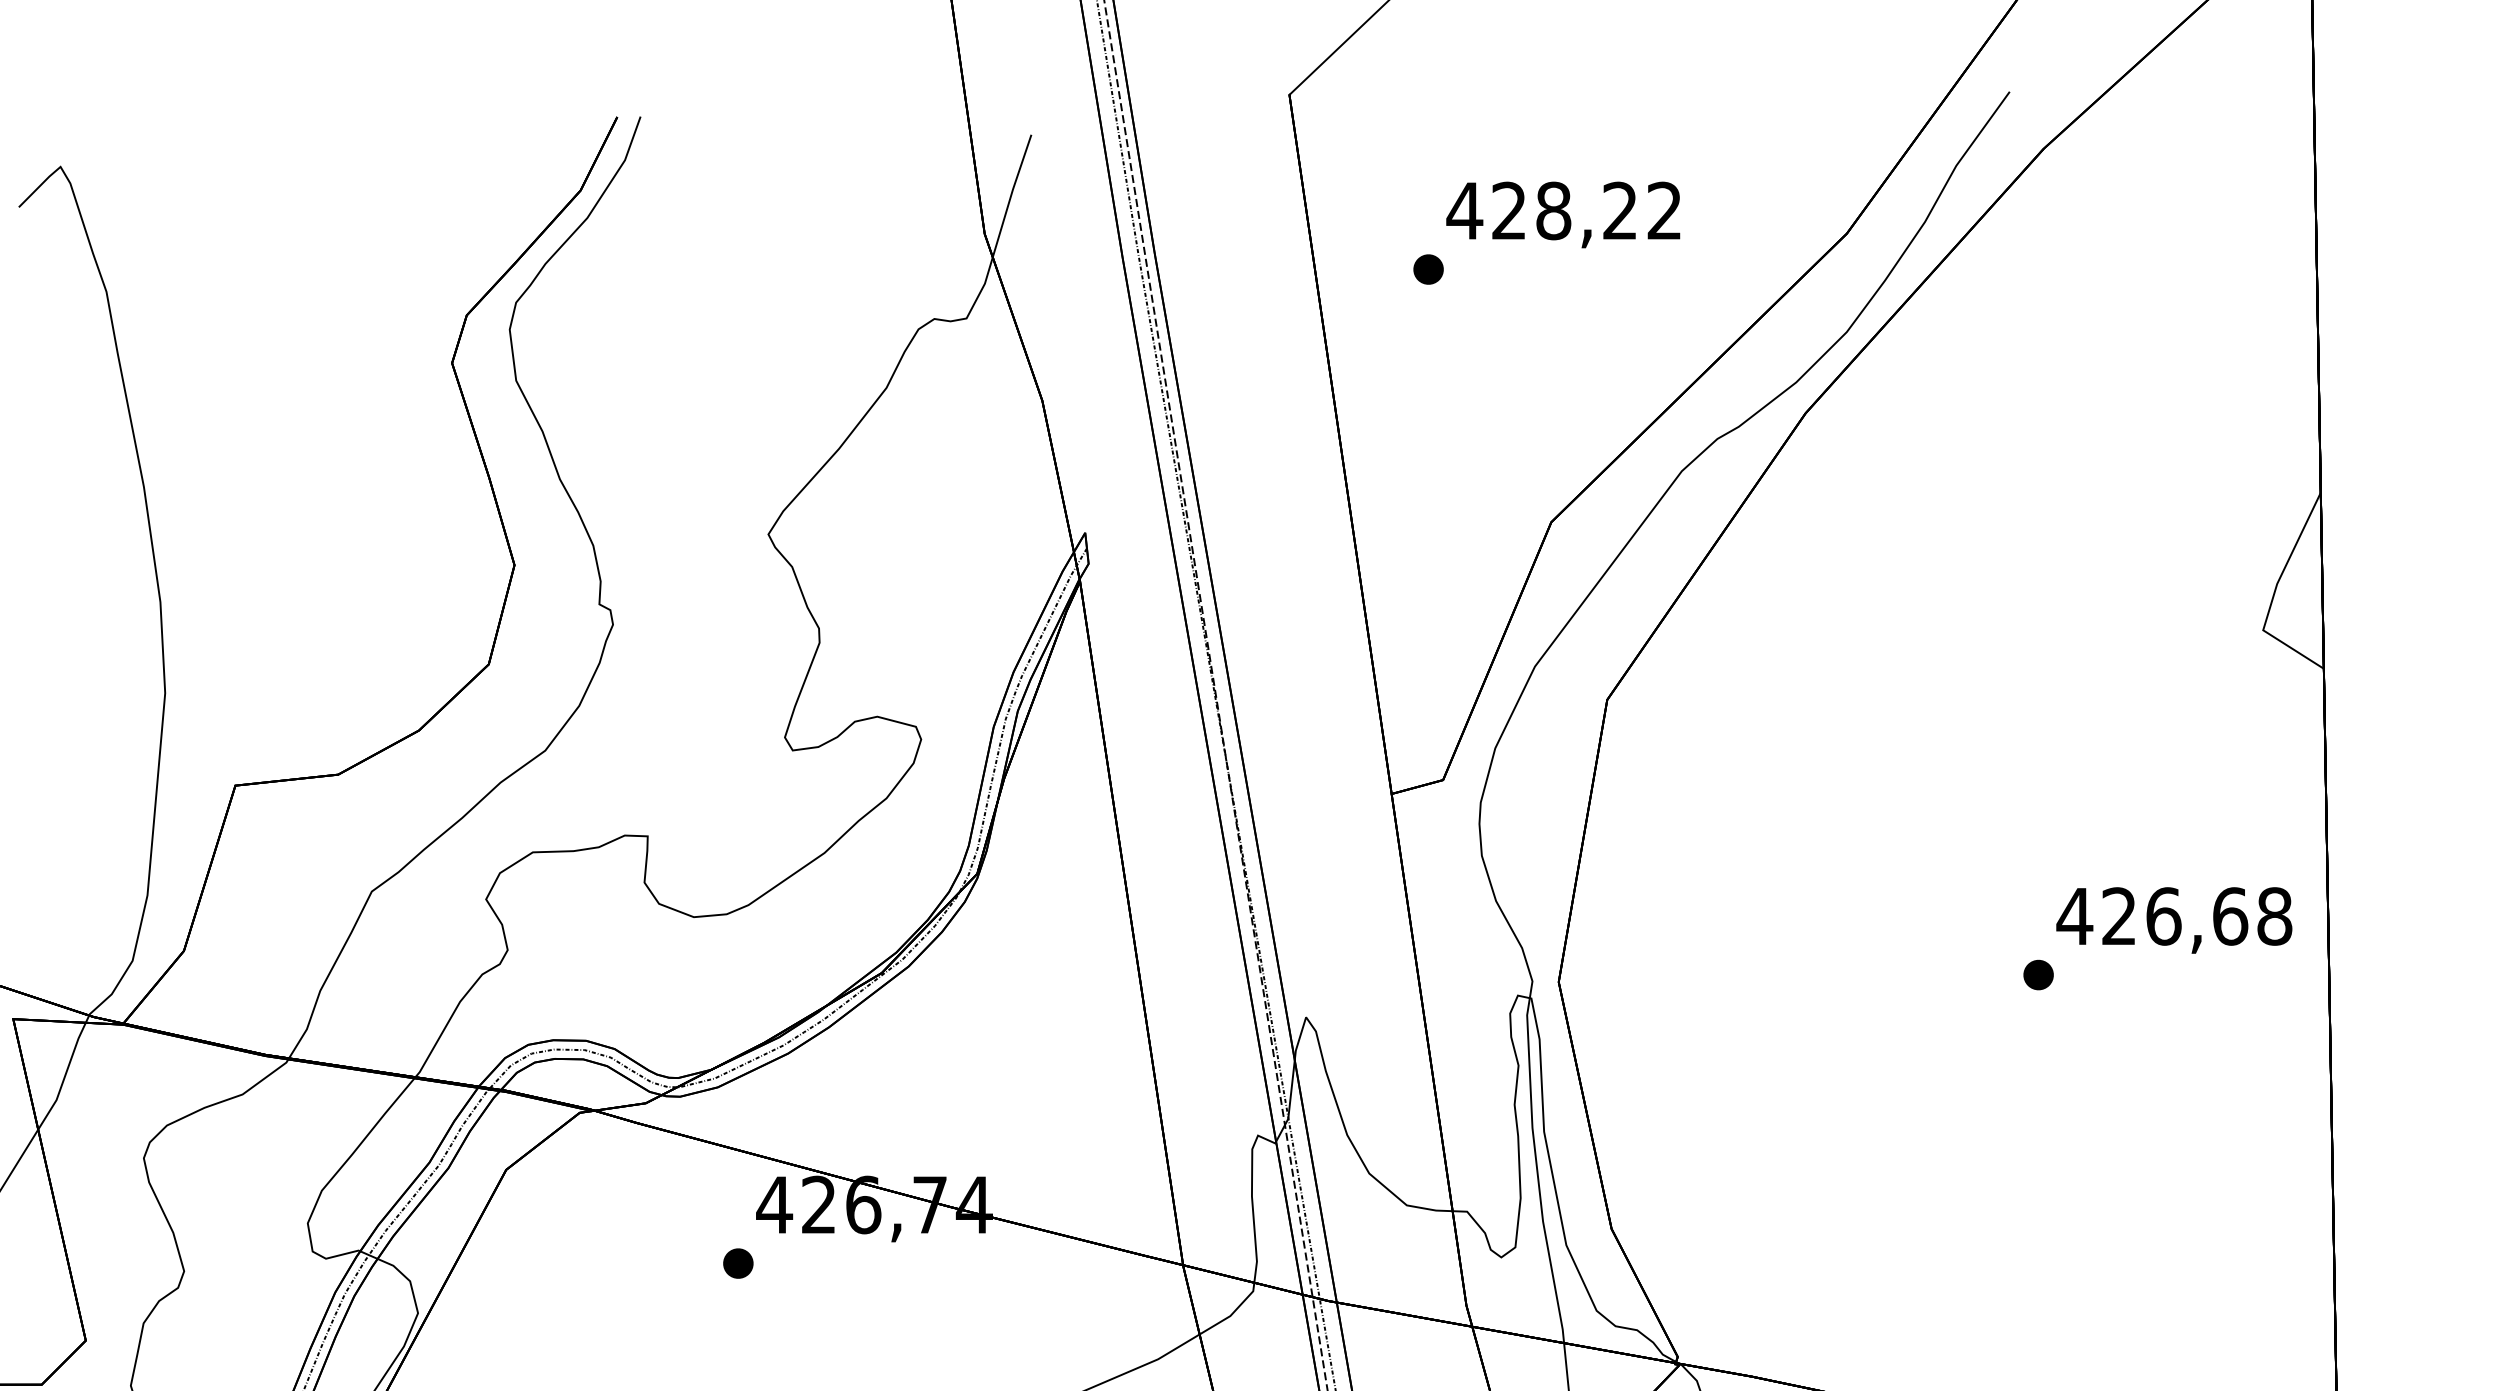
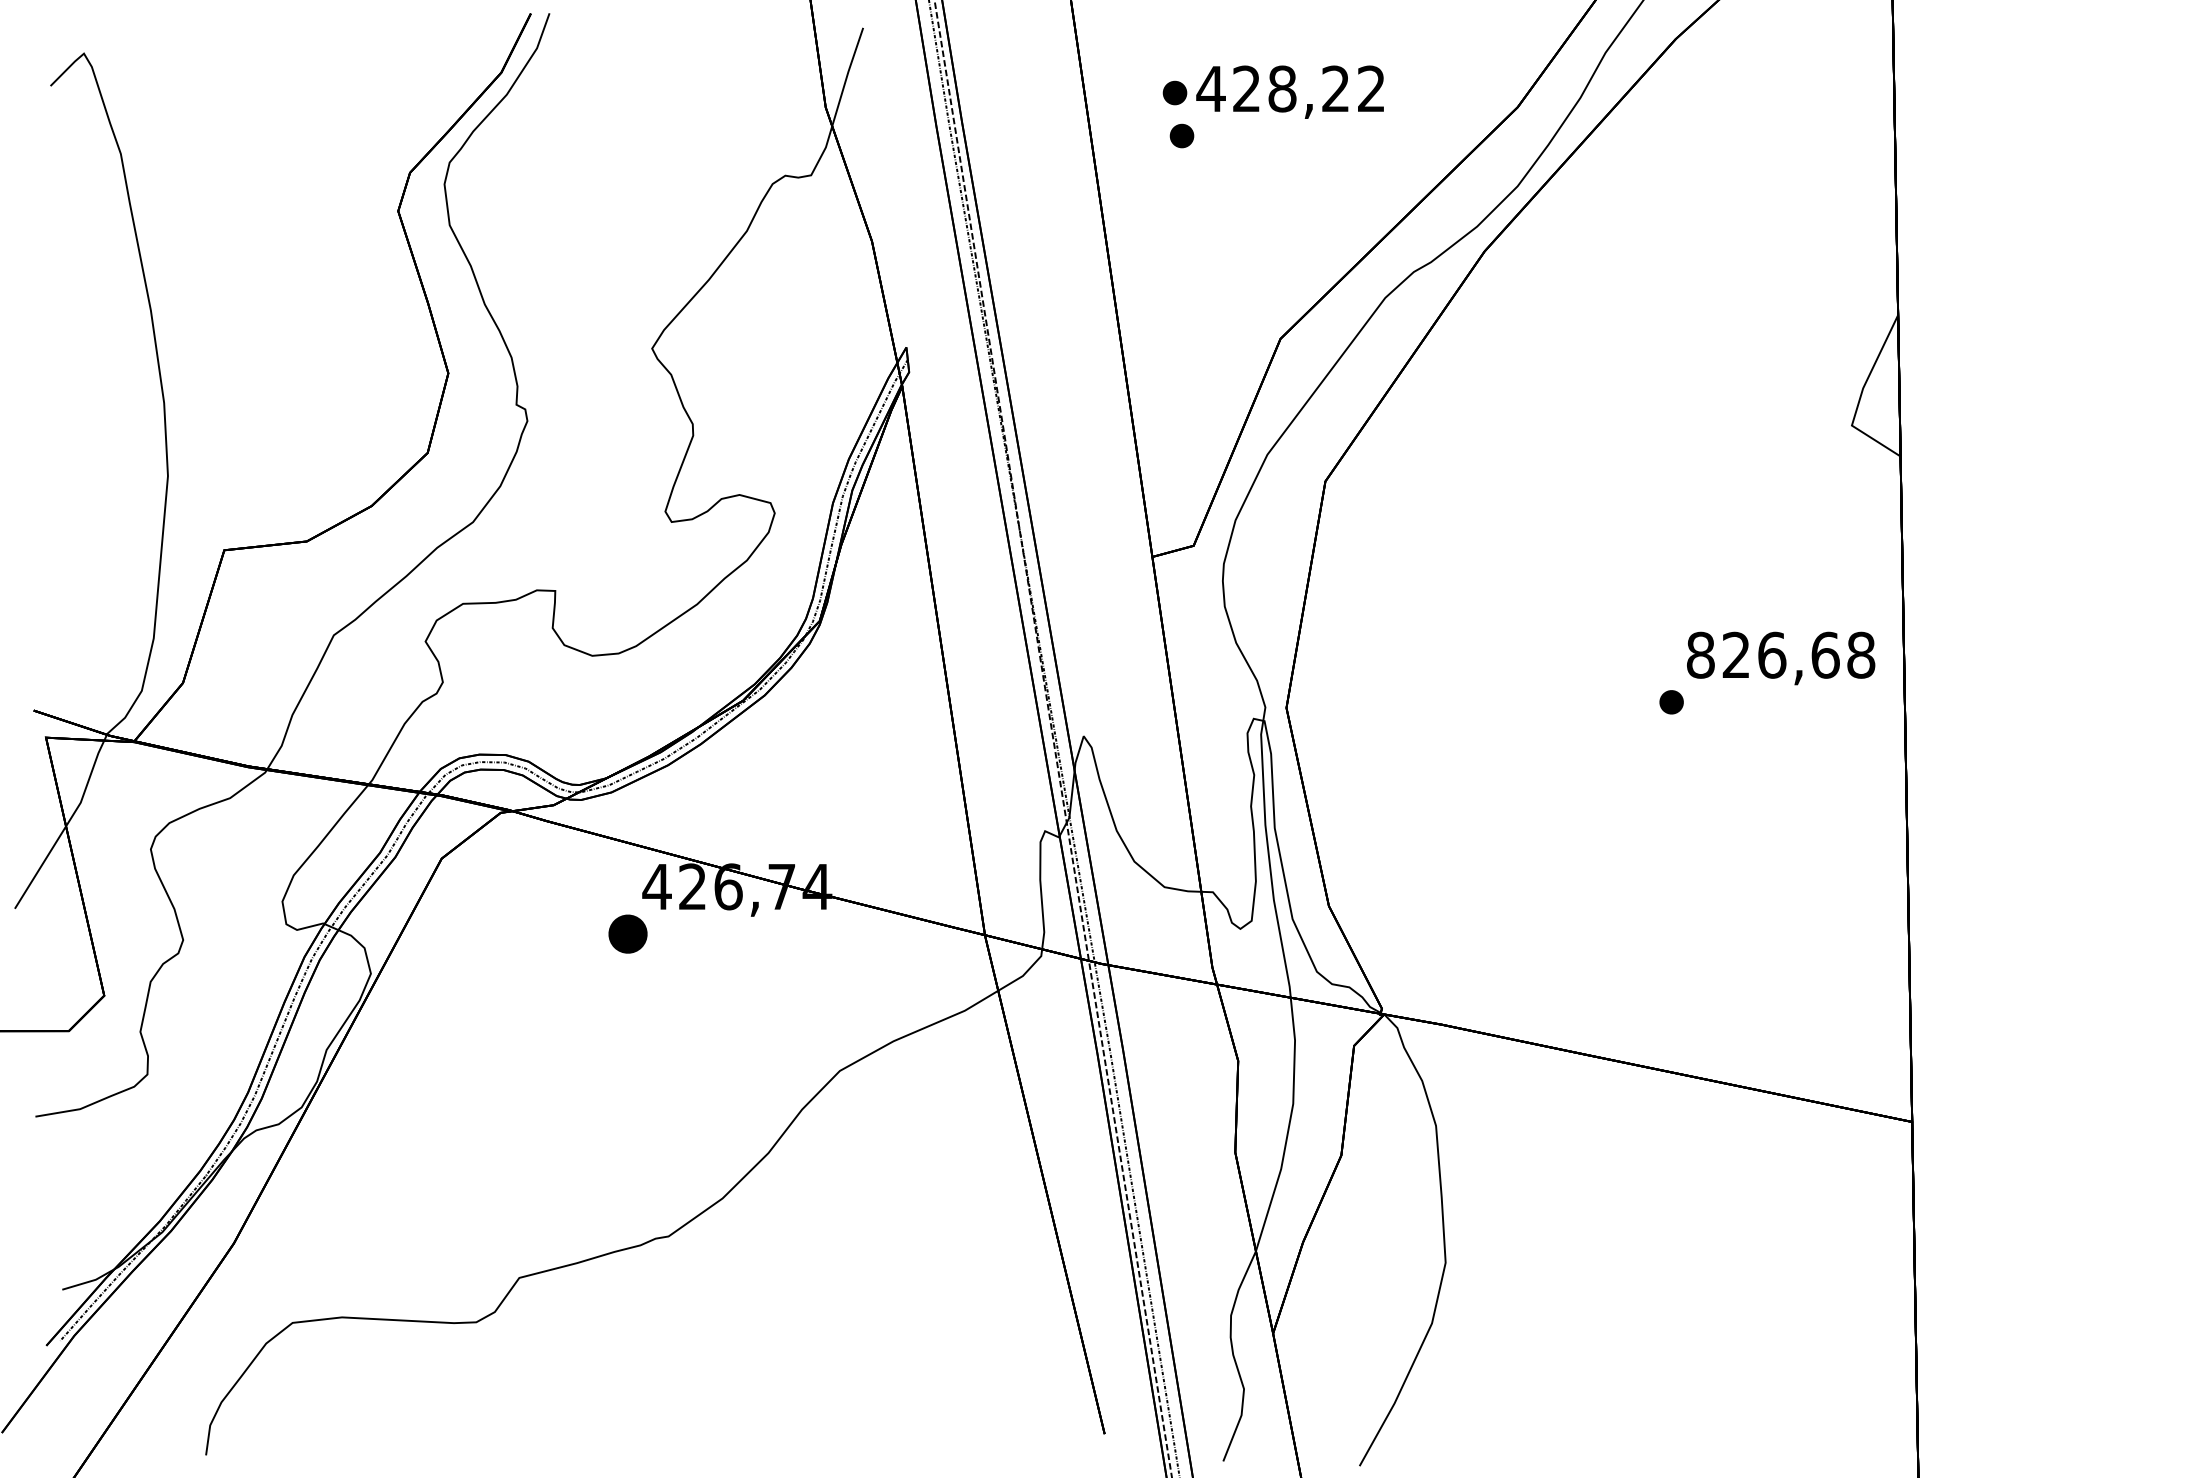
part: (1419, 215) -> (1174, 92), added
text: (2074, 915) -> (1700, 654), 426,68 -> 826,68
part: (737, 1263) -> (627, 933), size x1.6

